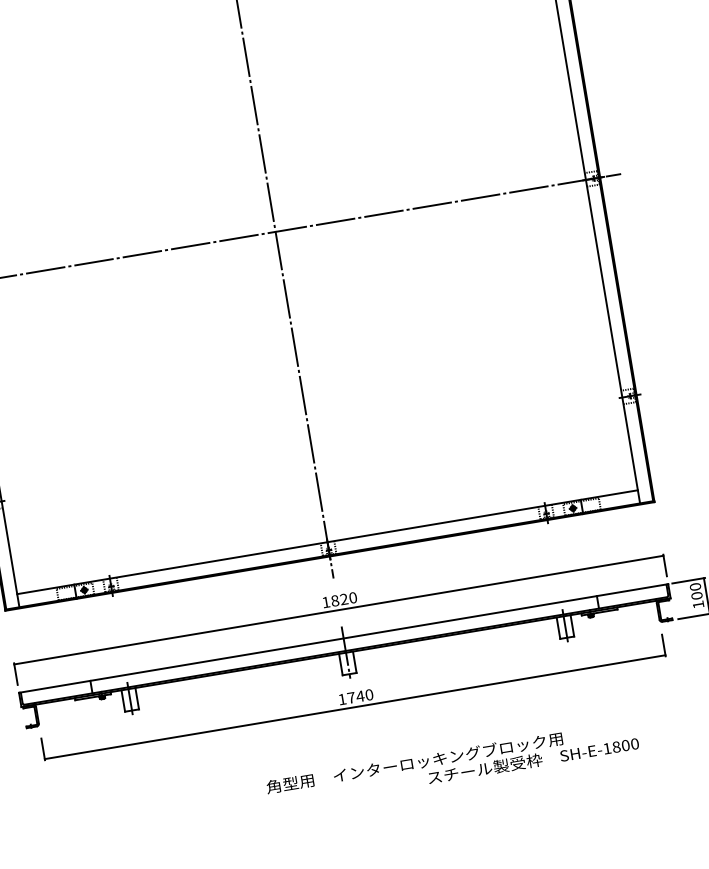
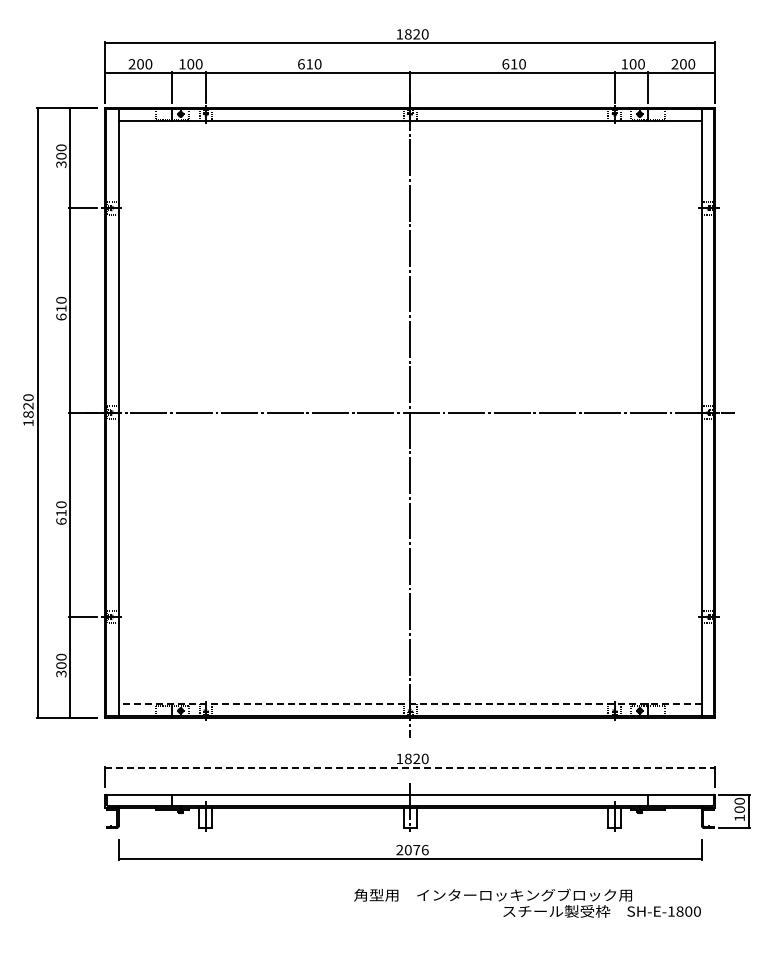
line: (327, 542) -> (410, 704), solid -> dashed
line: (339, 609) -> (410, 767), solid -> dashed
text: (355, 696) -> (412, 849), 1740 -> 2076
text: (452, 764) -> (527, 902), moved

